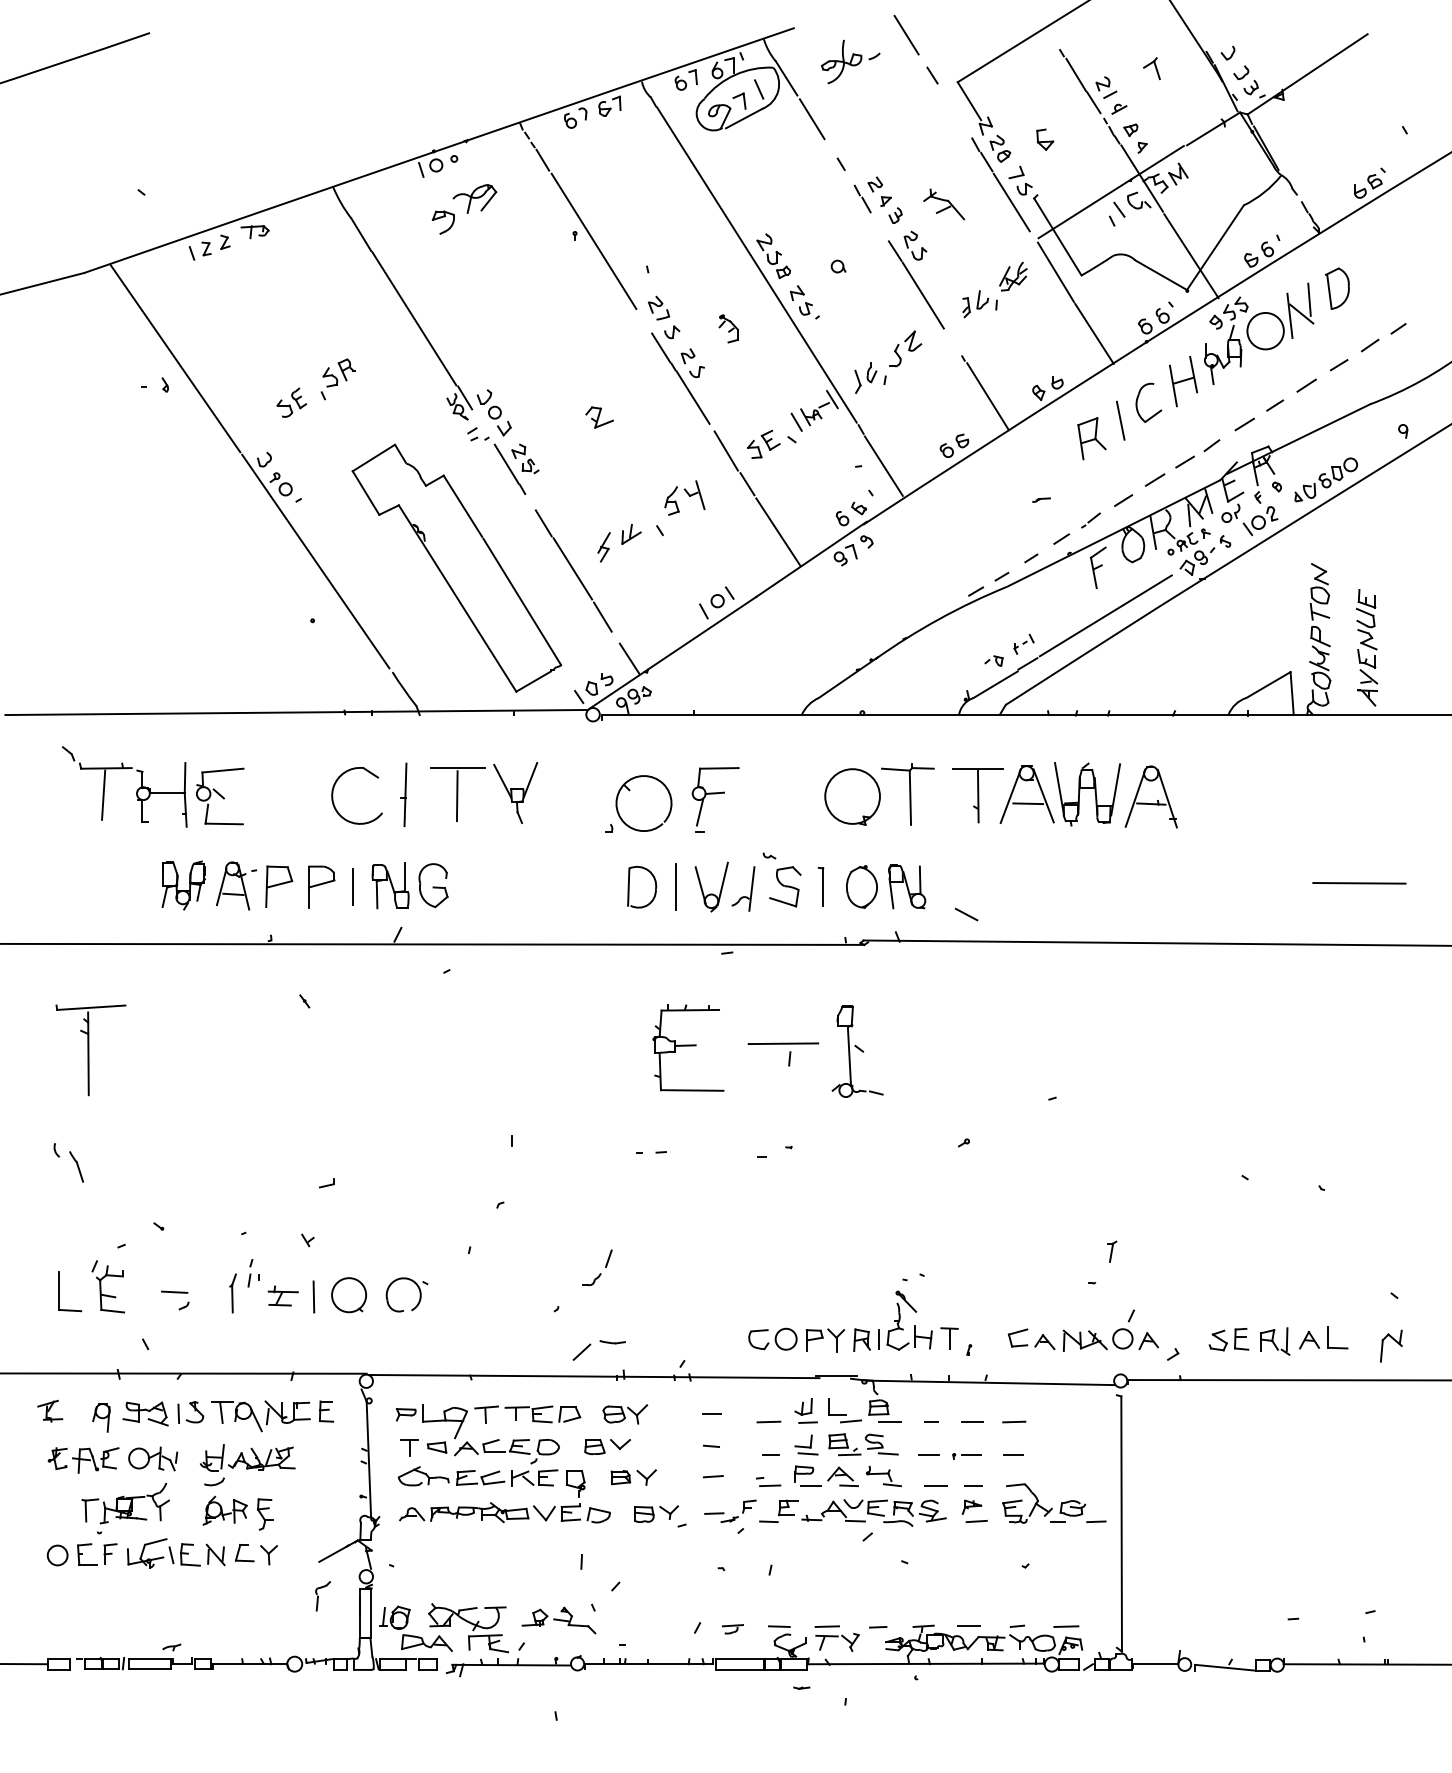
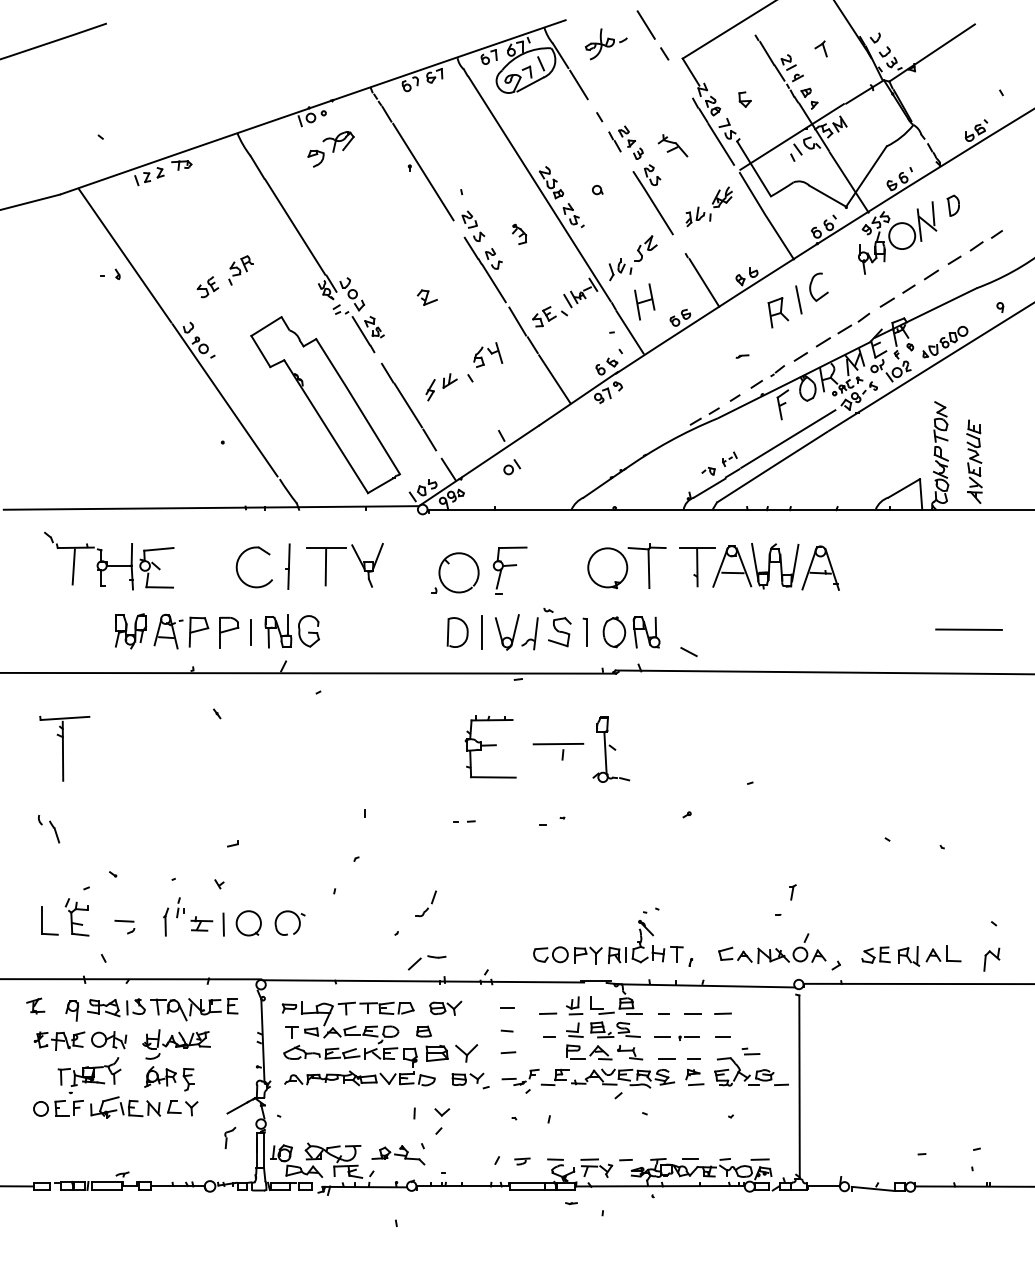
part: (1336, 288) -> (952, 205), size x0.7
part: (1183, 381) -> (644, 301), moved
part: (722, 597) -> (512, 467), moved
part: (620, 1444) -> (442, 1112), moved
part: (633, 1477) -> (451, 1053), size x1.6
part: (768, 1481) -> (750, 1051), moved

